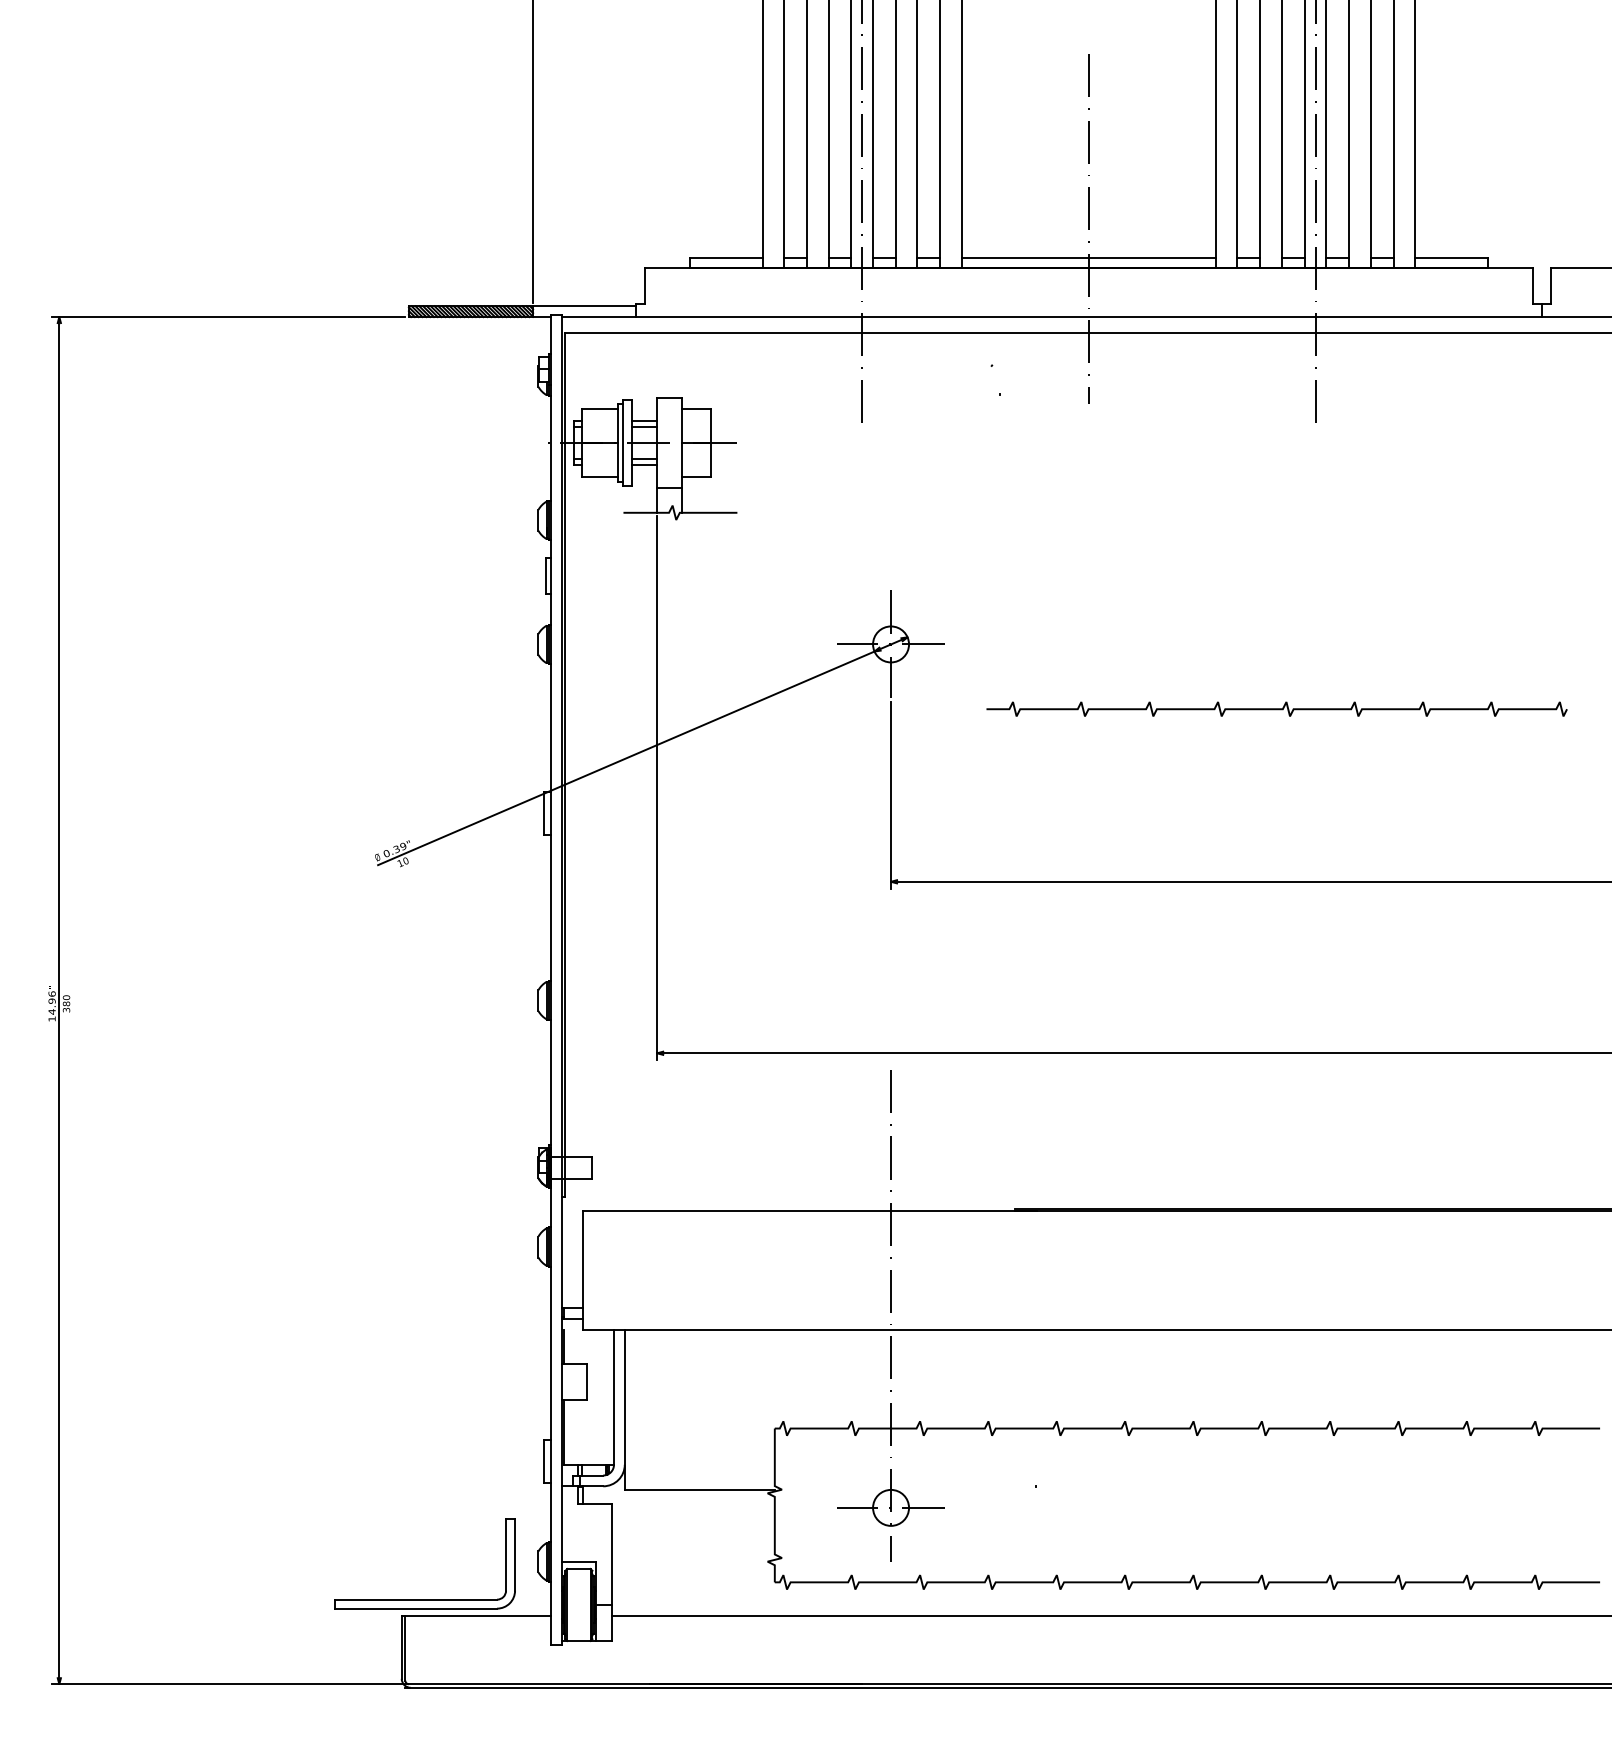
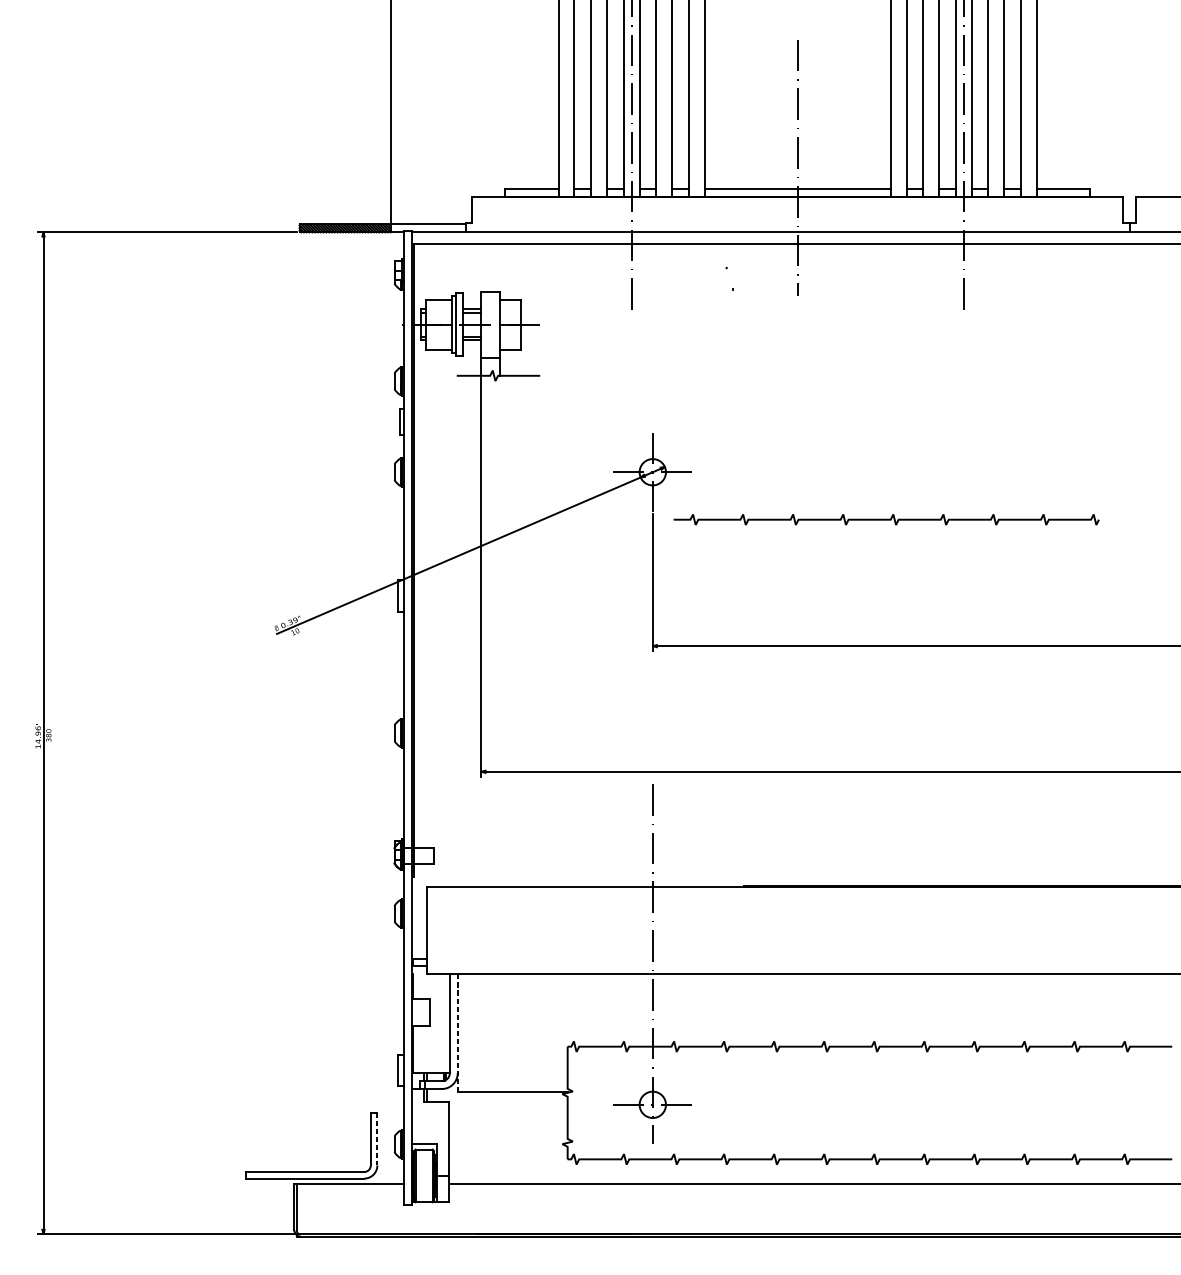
curve: (1276, 708) -> (886, 519), moved
line: (624, 1410) -> (457, 1033), solid -> dashed
line: (515, 1554) -> (377, 1138), solid -> dashed

